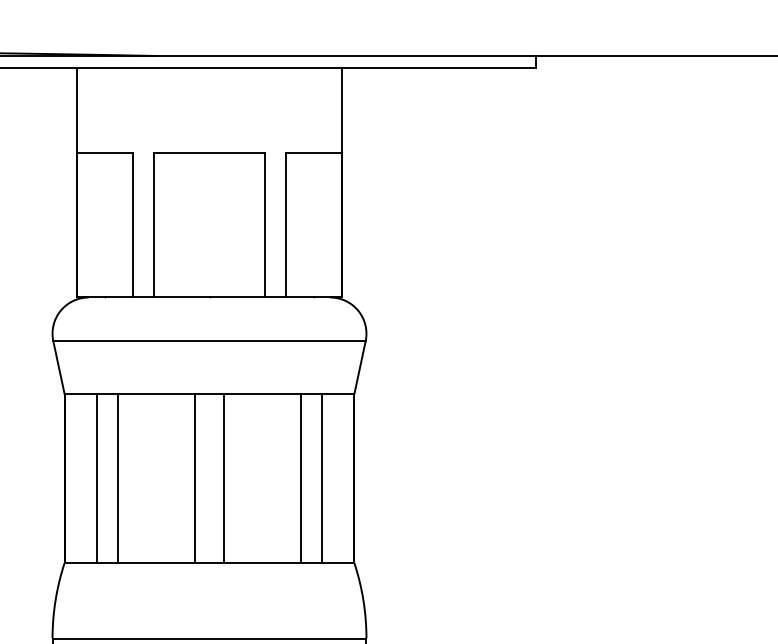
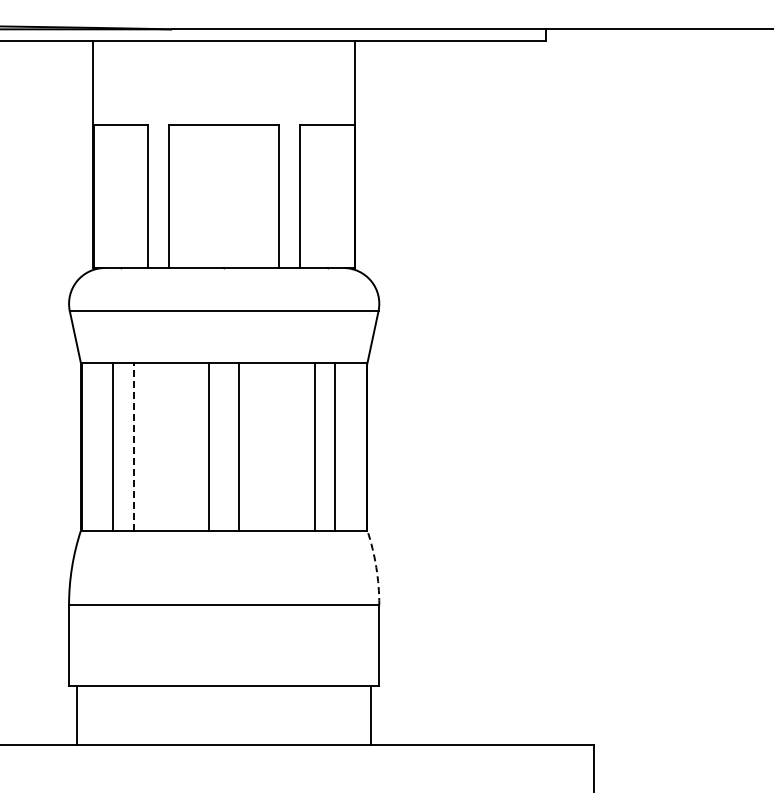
line: (117, 479) -> (133, 447), solid -> dashed
arc: (363, 600) -> (376, 567), solid -> dashed

